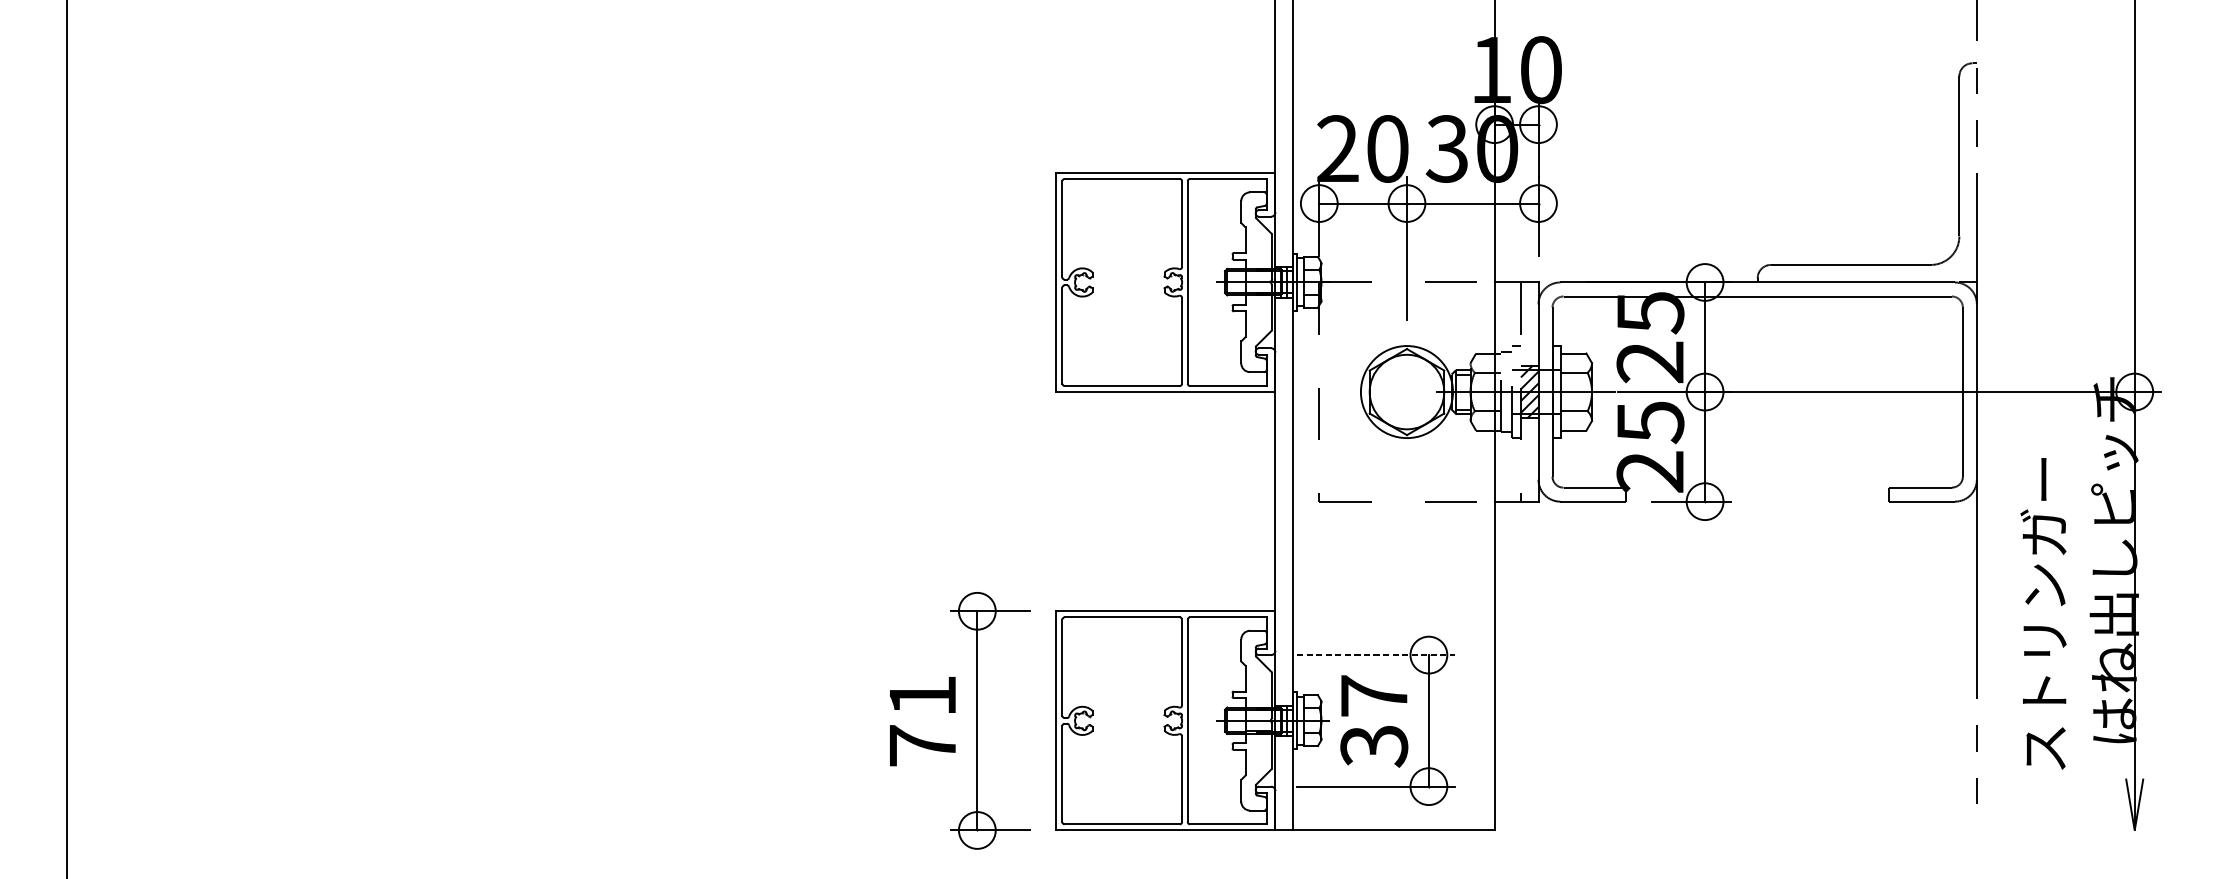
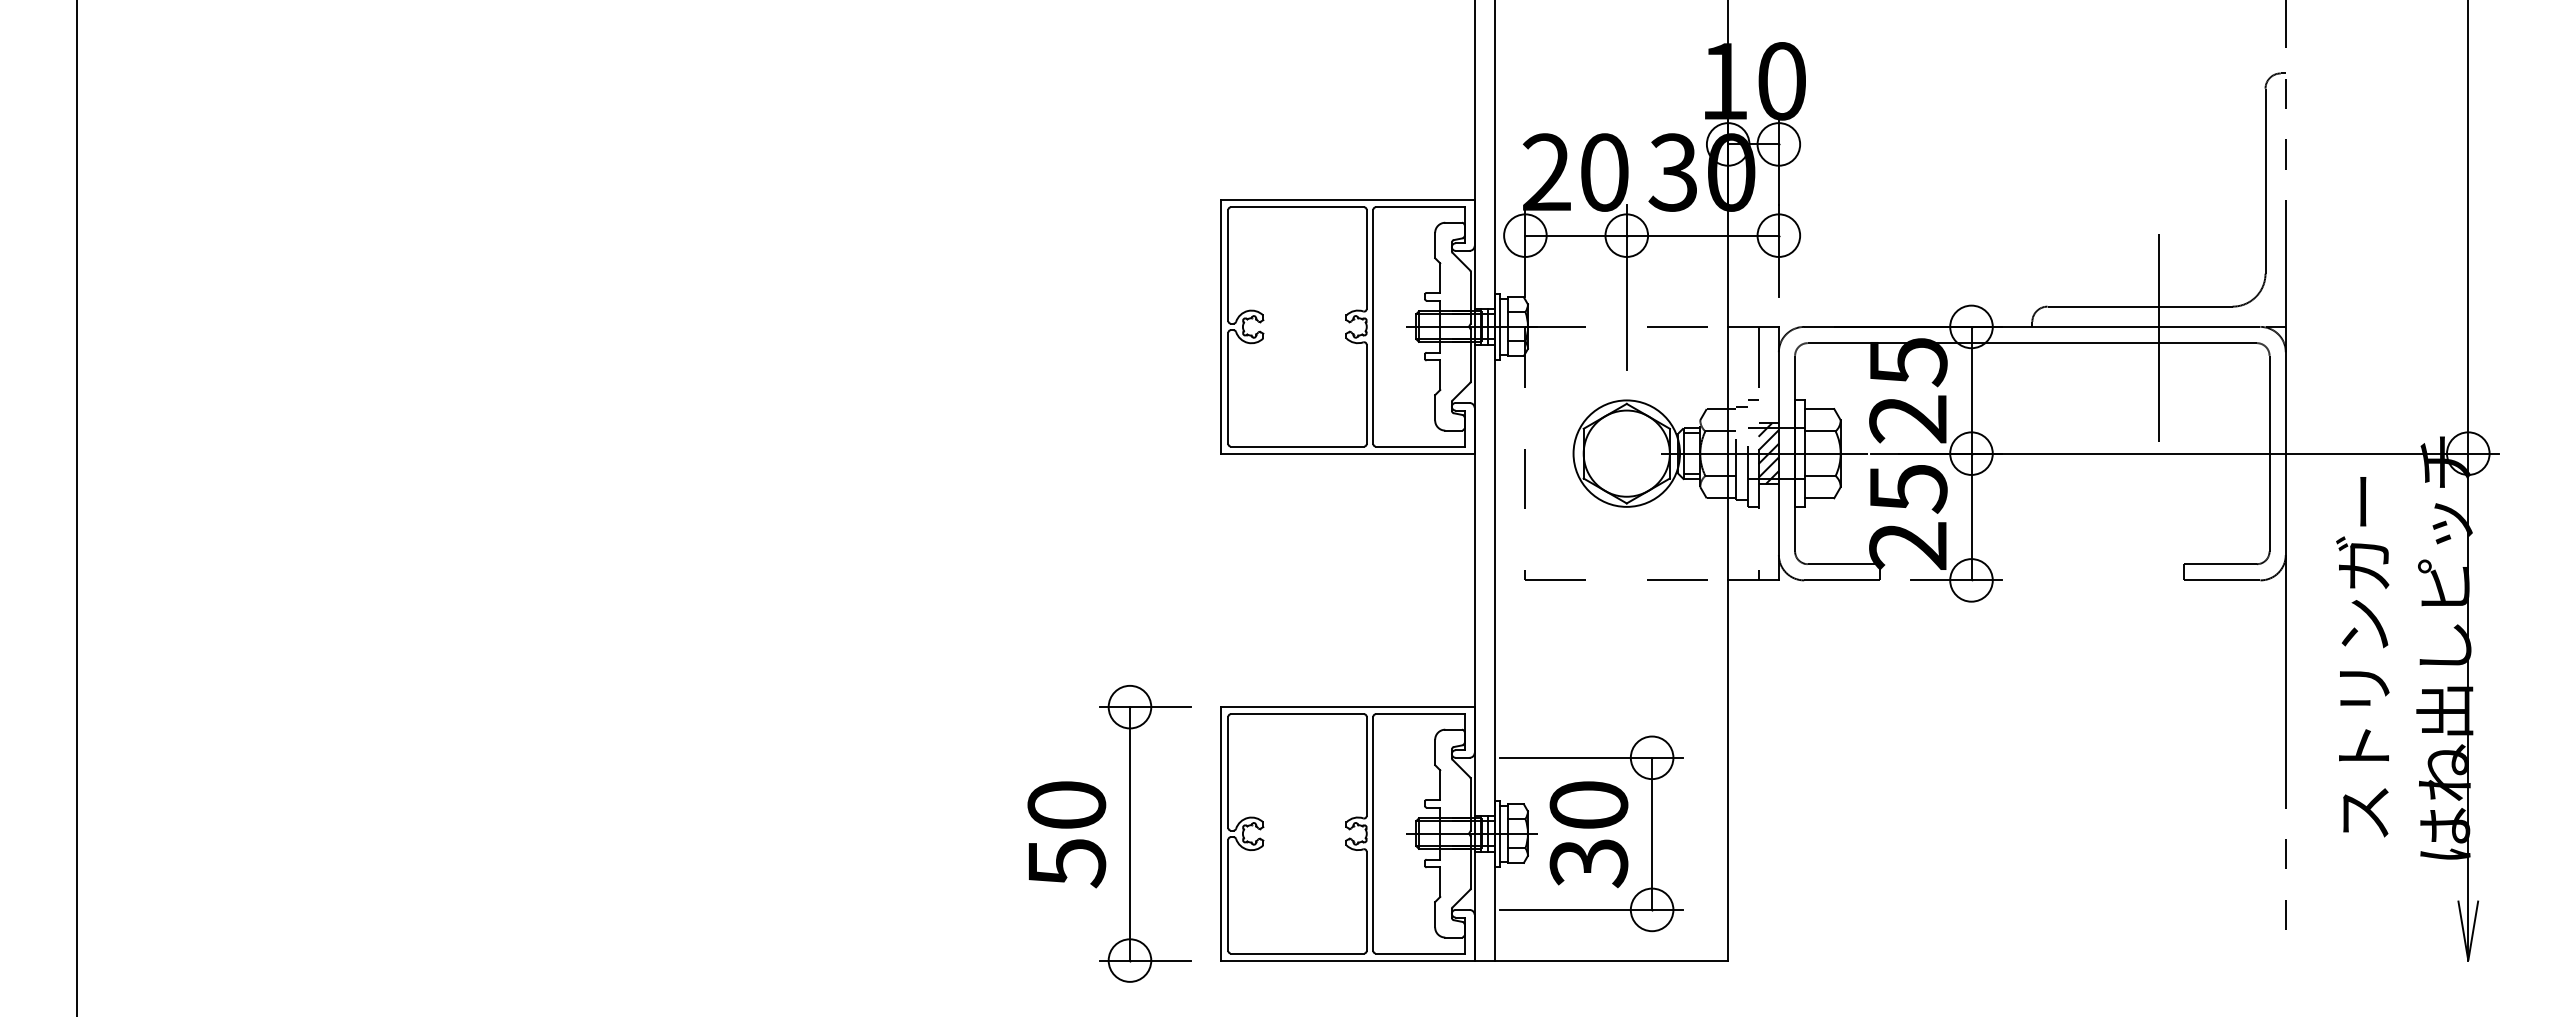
line: (1867, 291) -> (2159, 337), added
text: (2043, 614) -> (2362, 657), moved
line: (1376, 654) -> (1591, 757), dashed -> solid
text: (1373, 695) -> (1588, 804), 37 -> 30
text: (922, 721) -> (1066, 834), 71 -> 50

